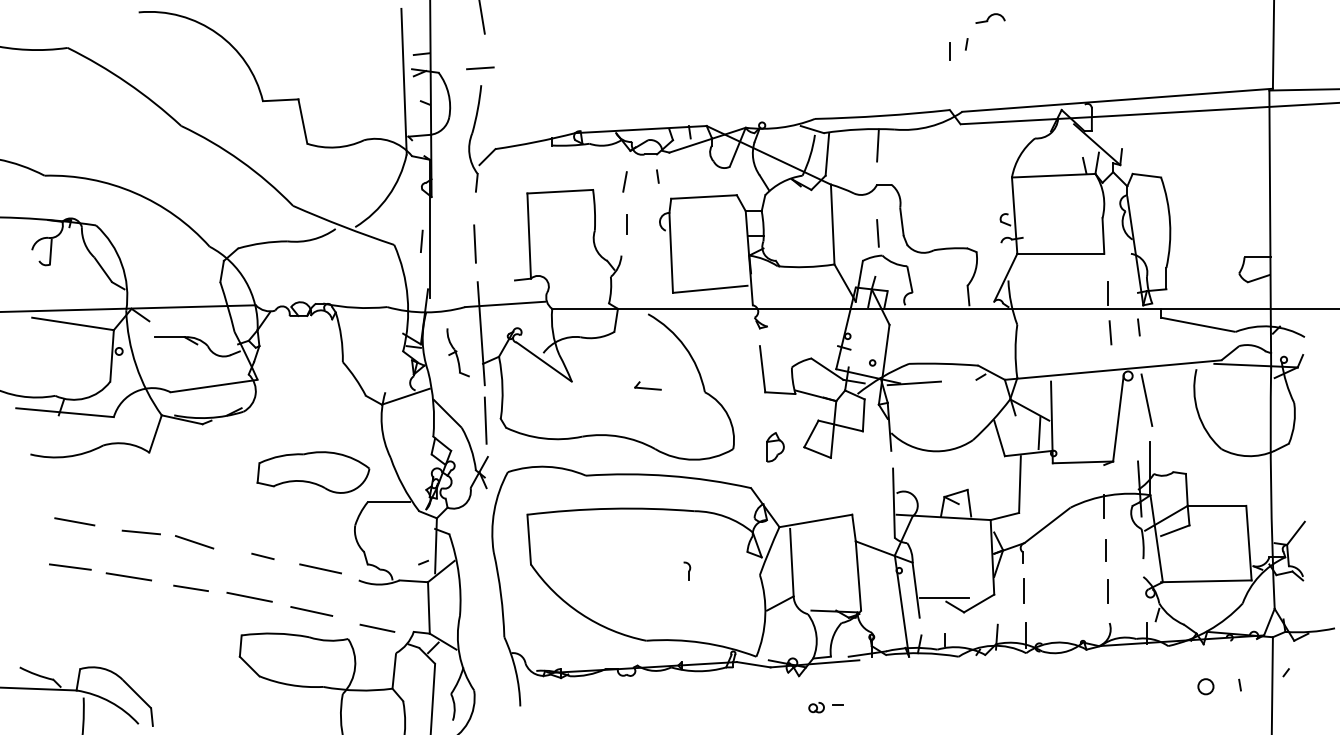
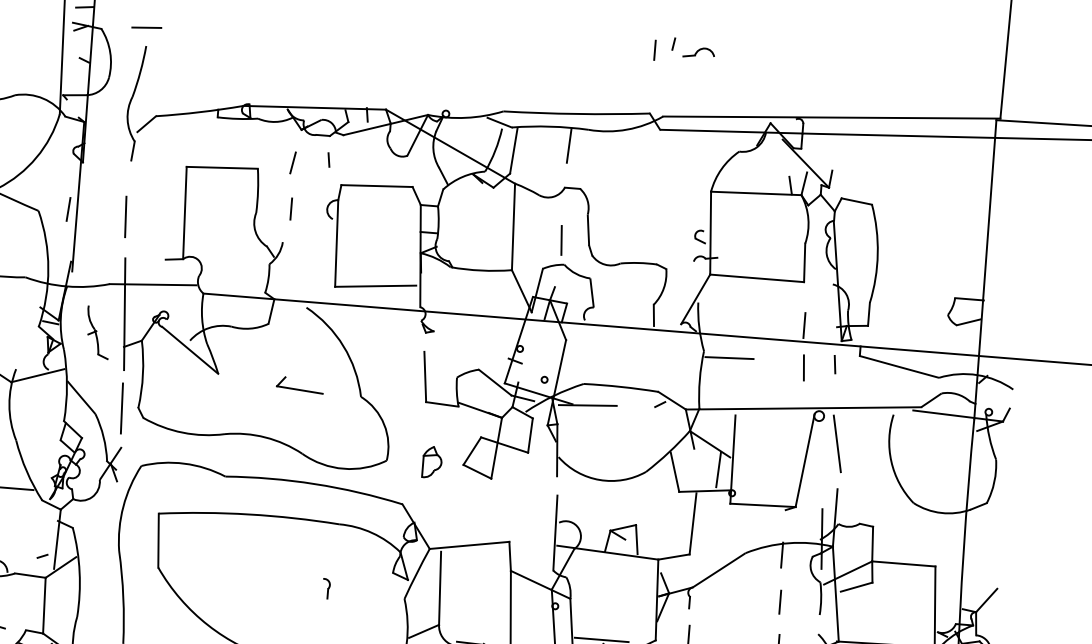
part: (990, 18) -> (698, 52), moved
line: (1041, 329) -> (729, 358), added
part: (647, 385) -> (299, 384), size x1.67

